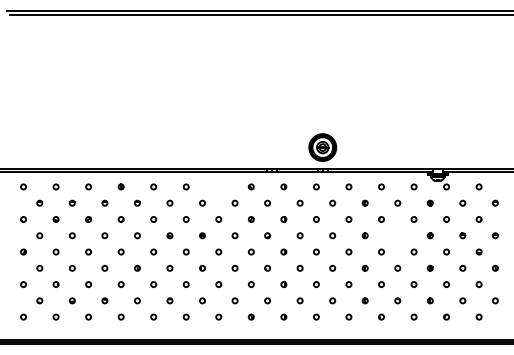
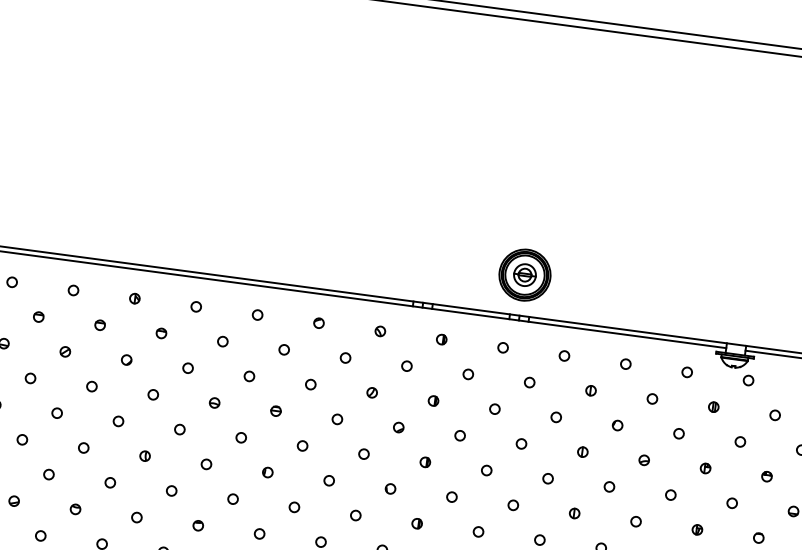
part: (218, 186) -> (318, 322), added
part: (397, 235) -> (643, 459), added

